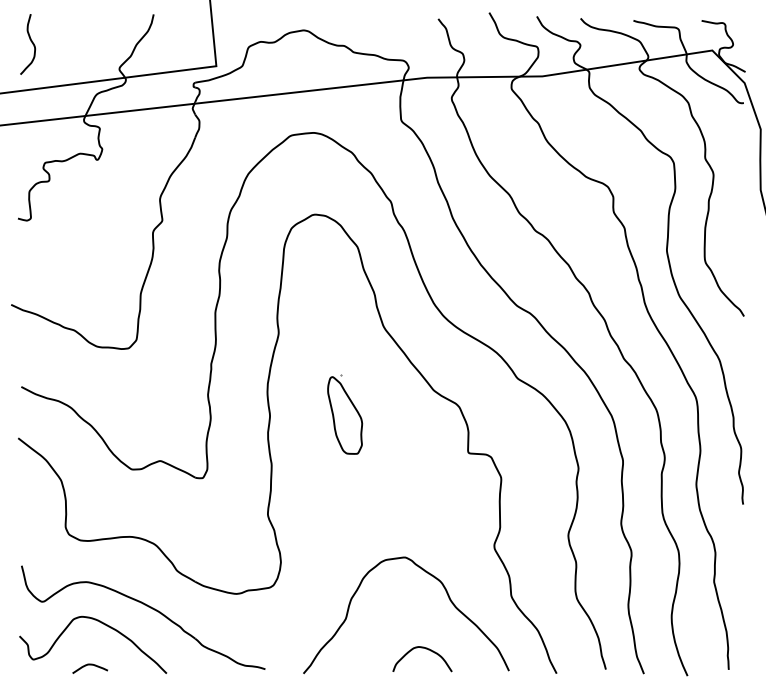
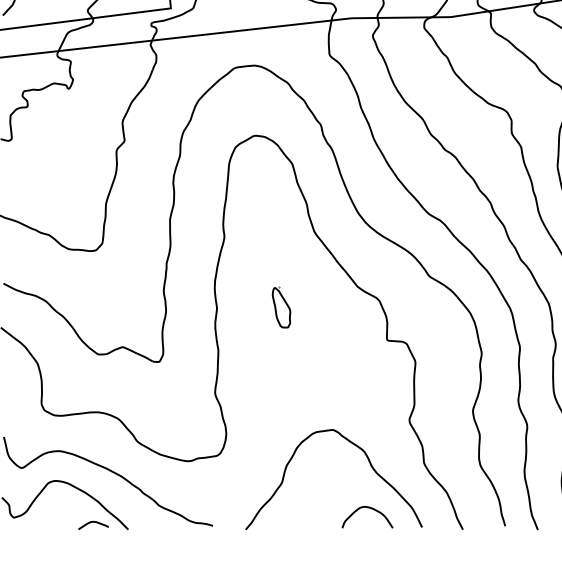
part: (345, 414) -> (281, 307), size x0.6
curve: (425, 649) -> (370, 508), moved
curve: (89, 665) -> (92, 522), moved

